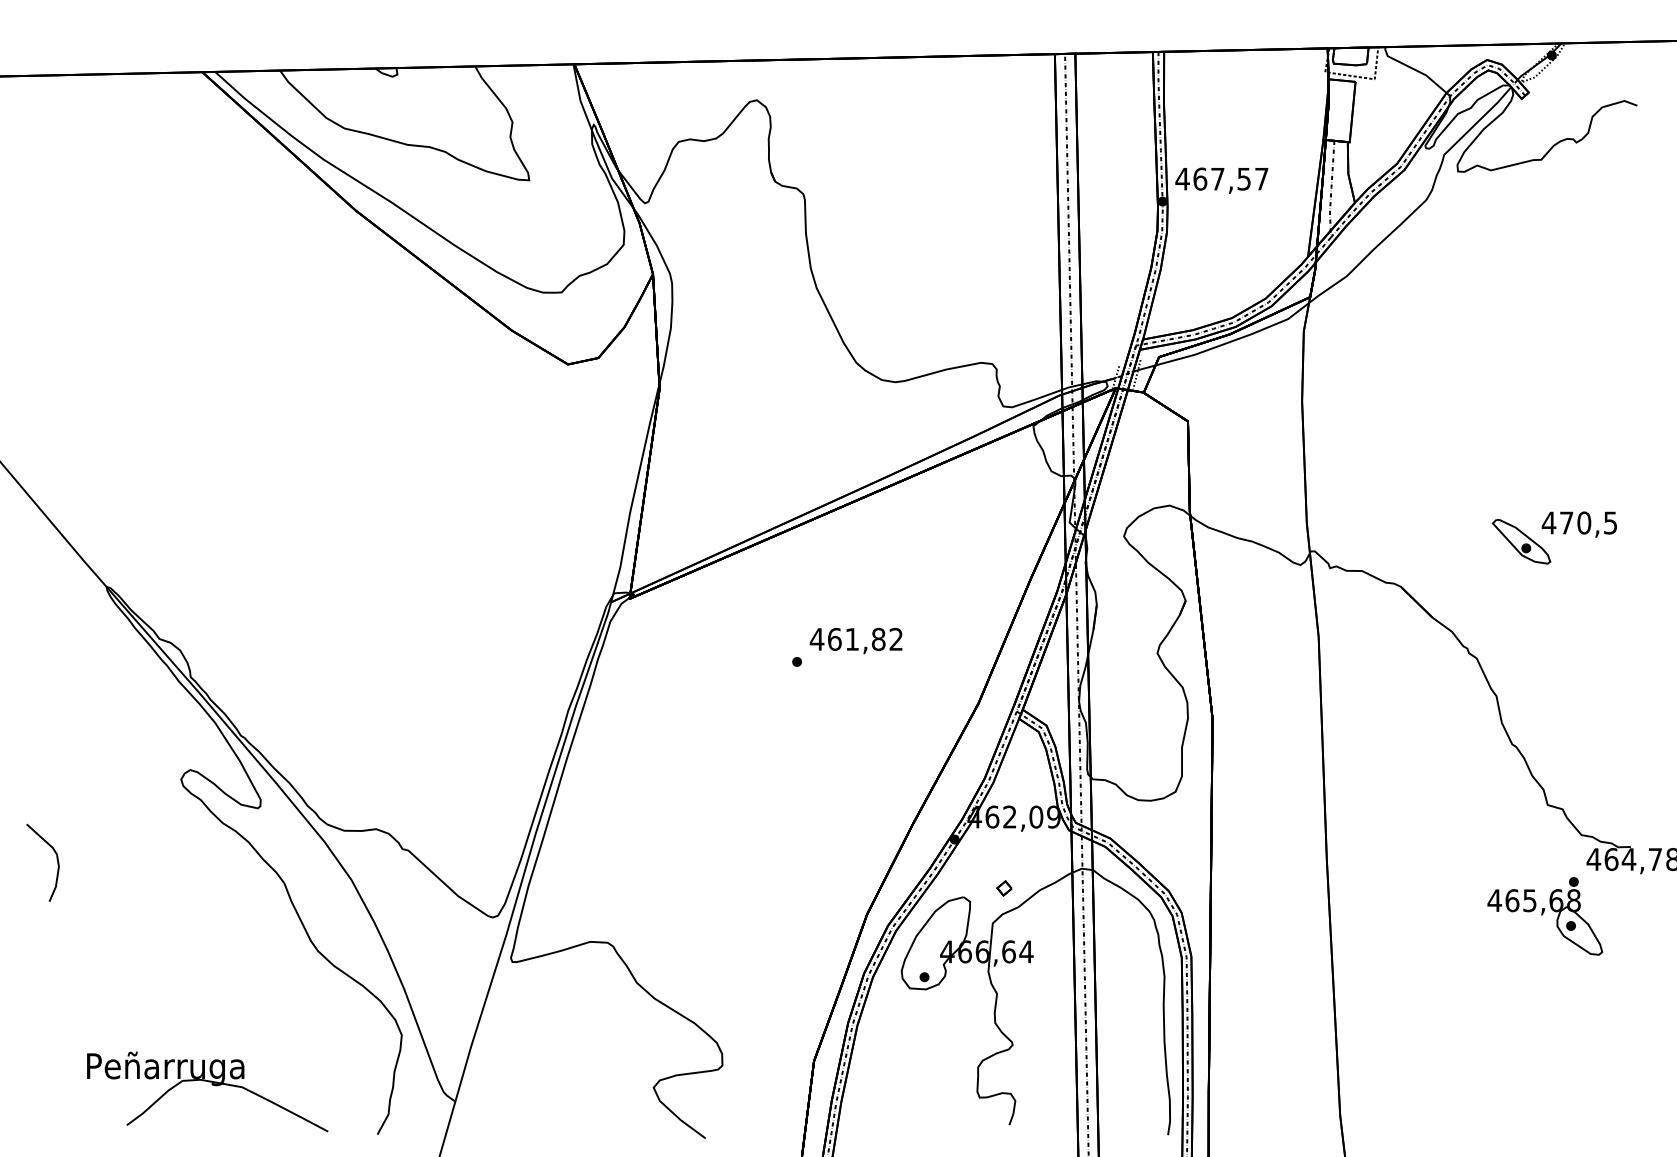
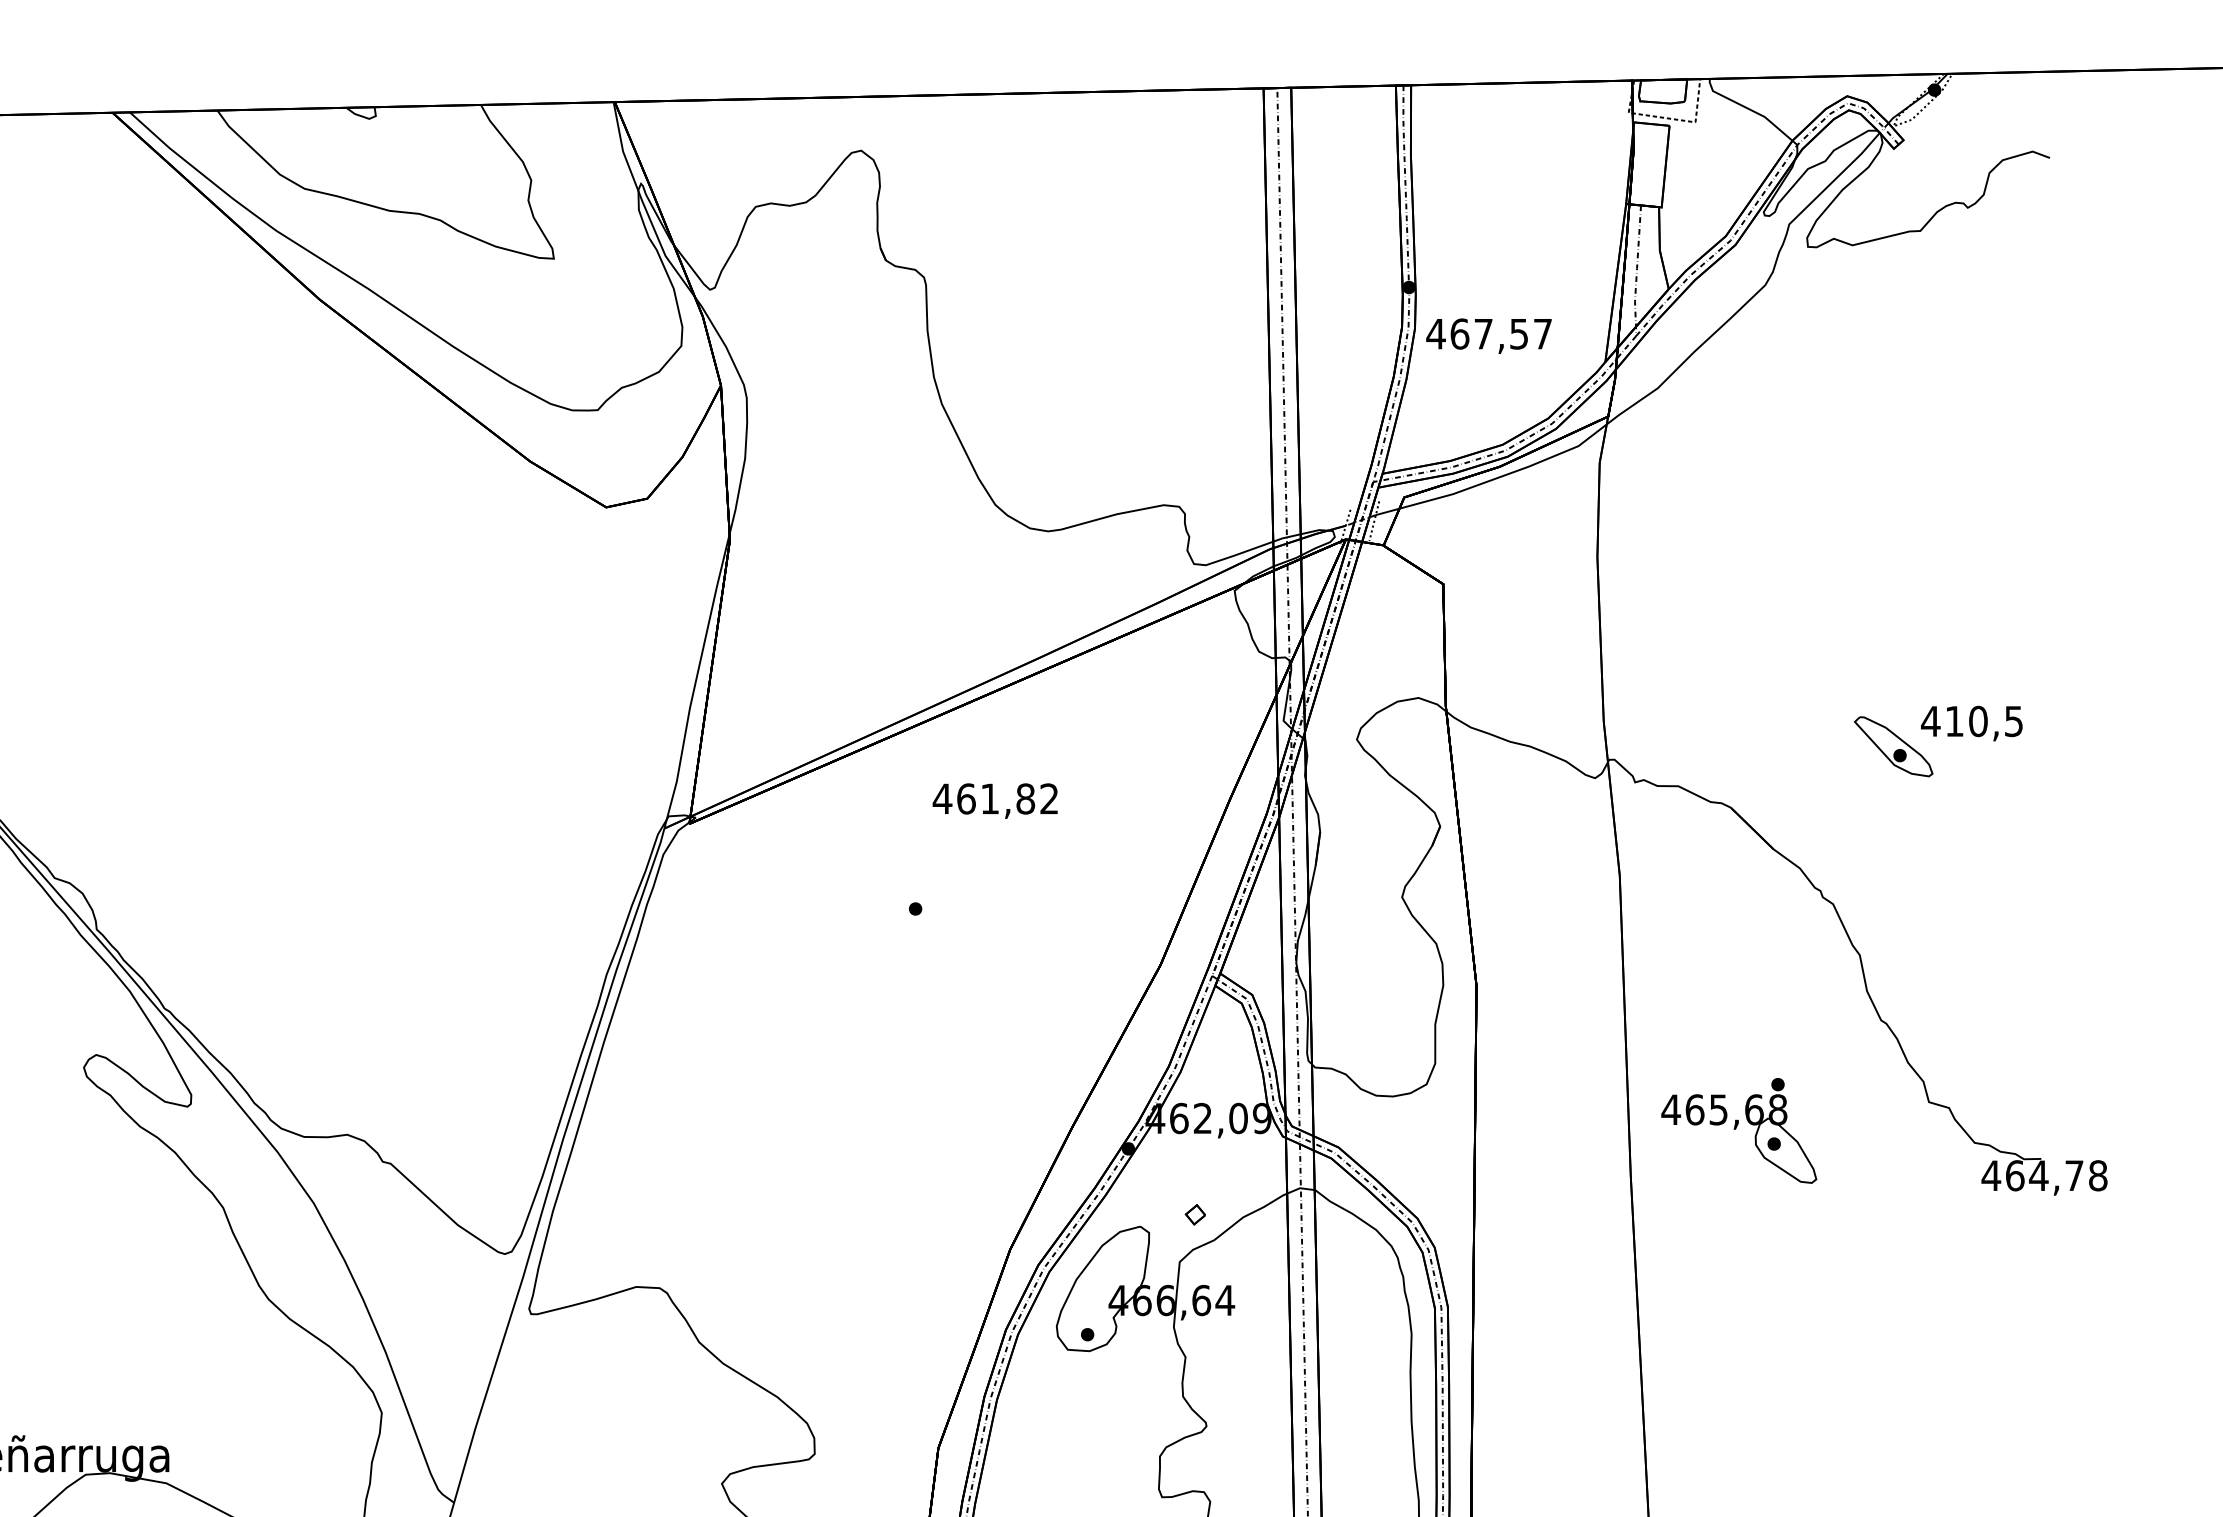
text: (1221, 180) -> (1488, 335), moved
text: (1566, 522) -> (1954, 720), 470,5 -> 410,5
text: (855, 640) -> (994, 800), moved
part: (1545, 916) -> (1739, 1131), moved

